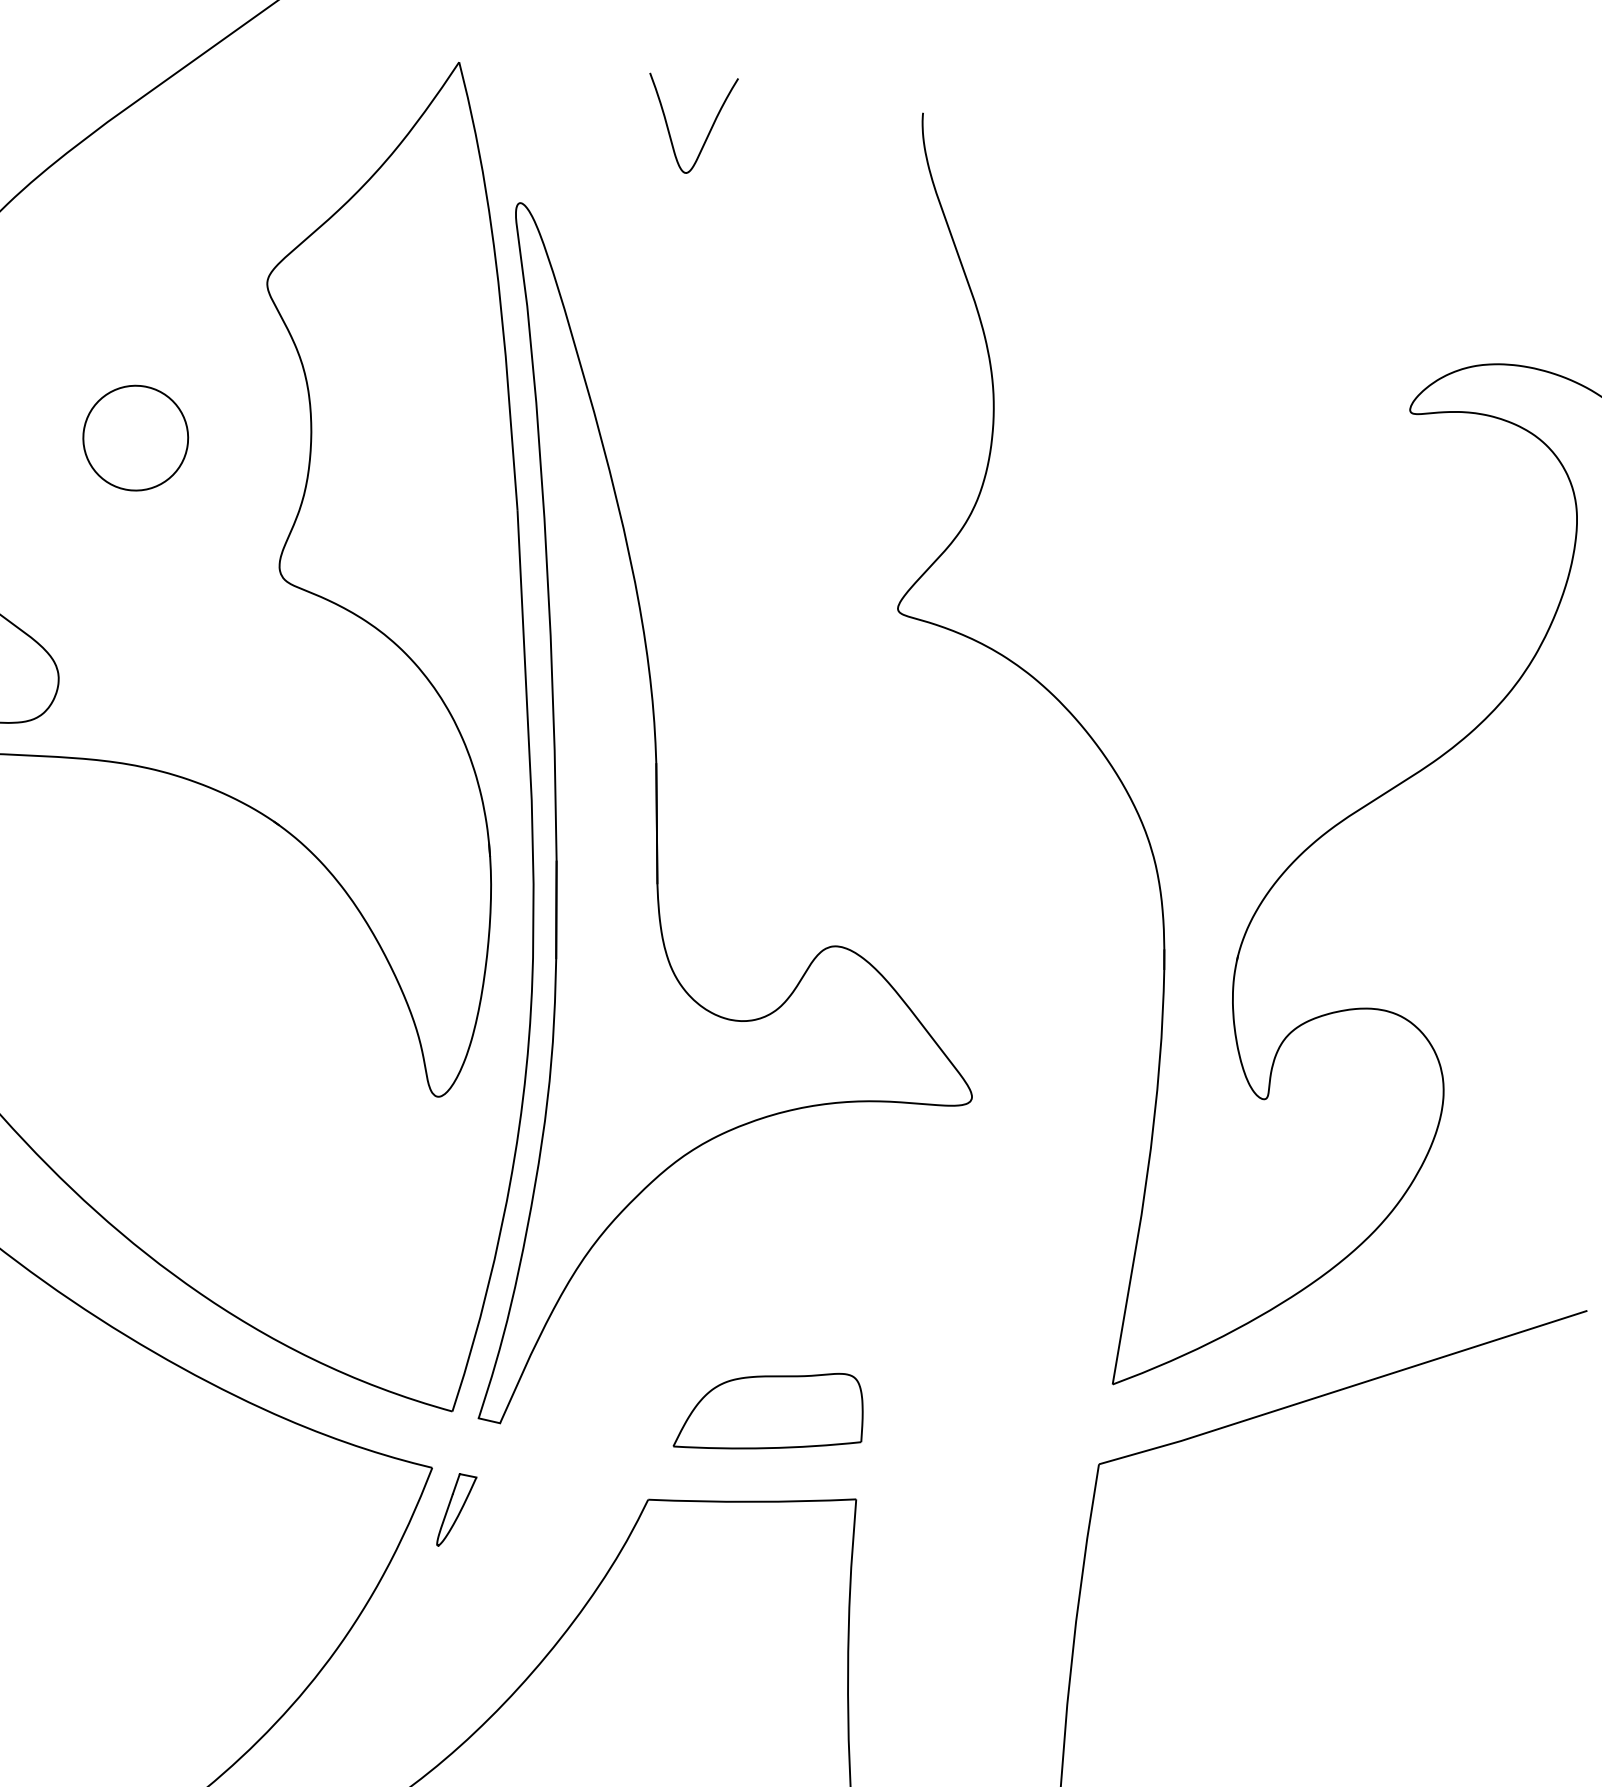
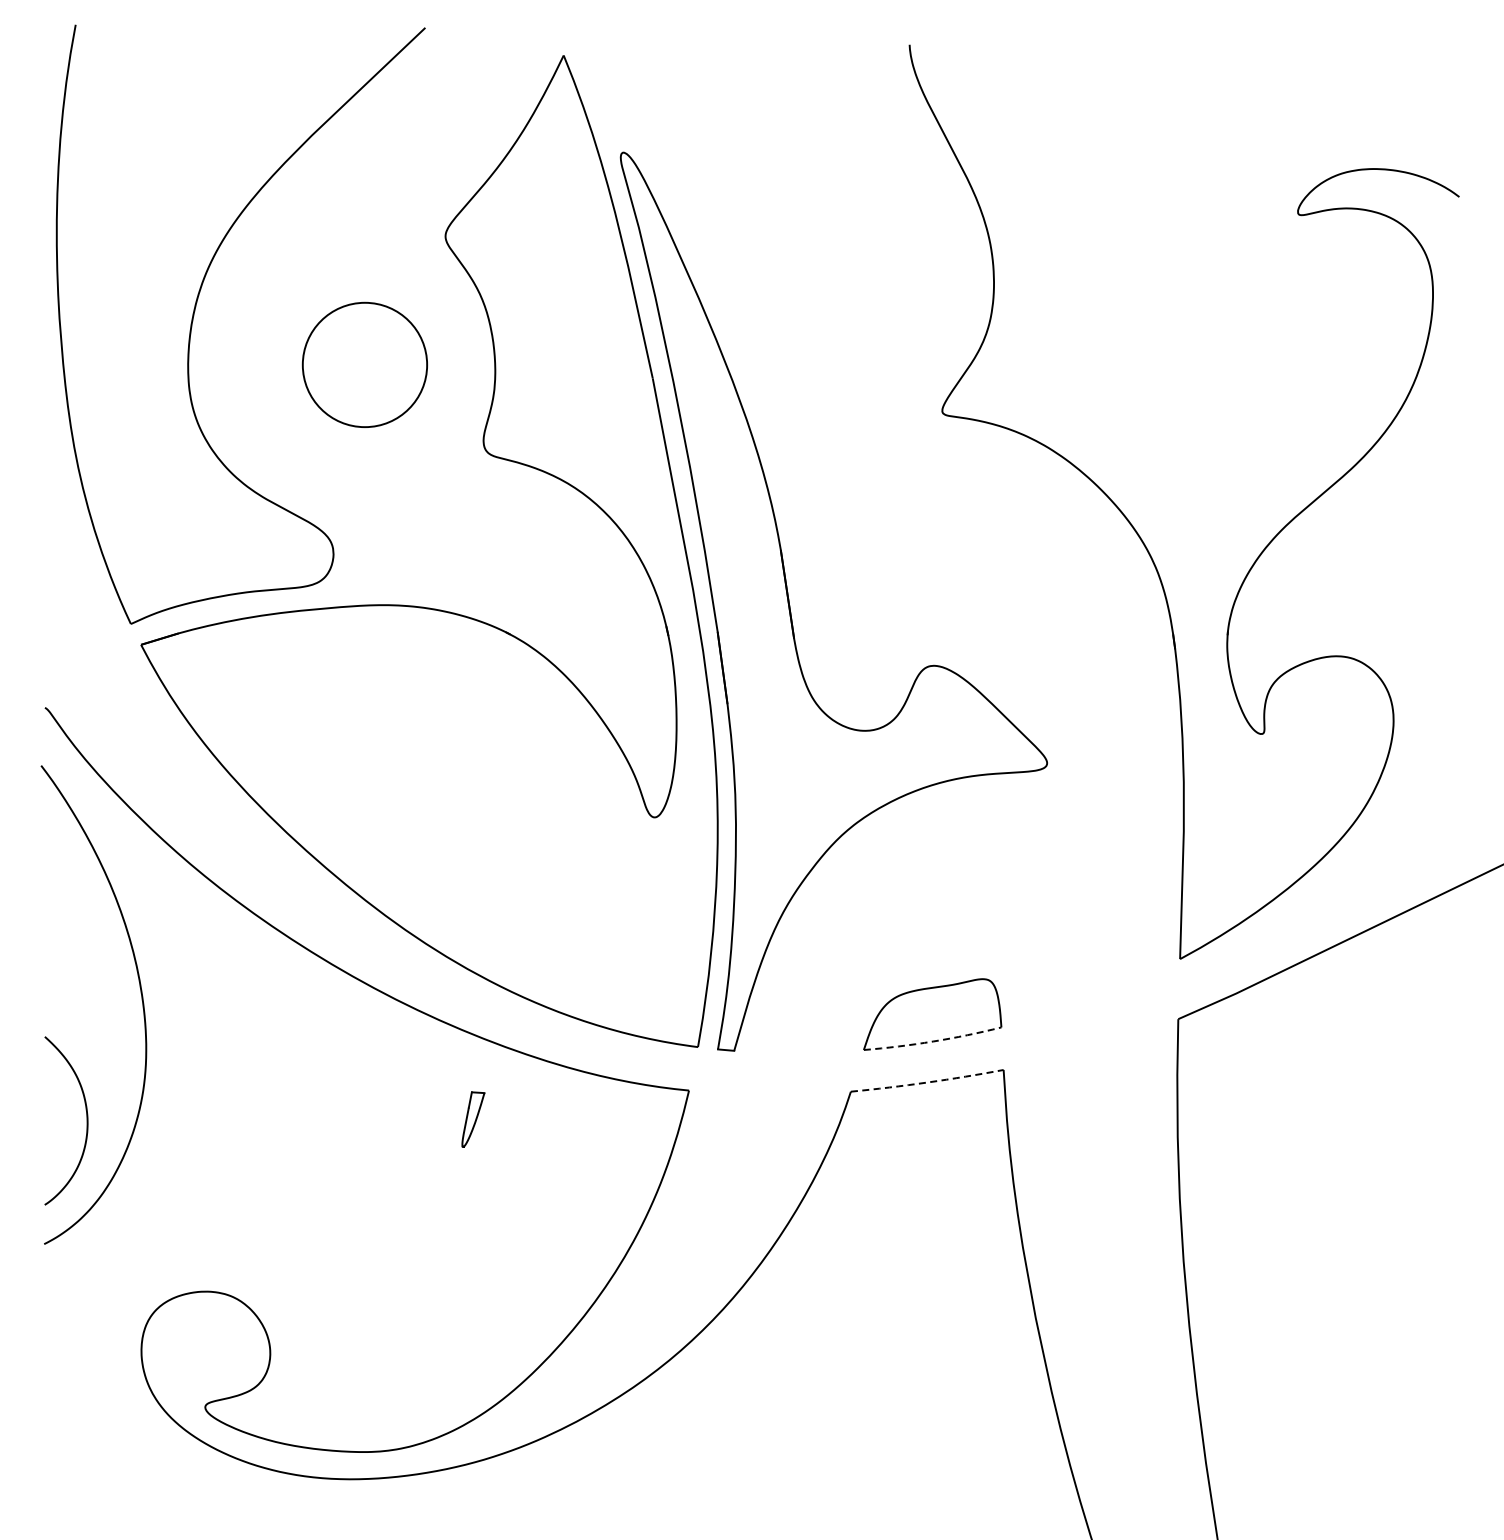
curve: (669, 129) -> (725, 83), removed
circle: (135, 437) -> (364, 364), size x1.6
arc: (767, 1448) -> (933, 1041), solid -> dashed
arc: (752, 1501) -> (927, 1082), solid -> dashed
part: (456, 1510) -> (473, 1119), moved

